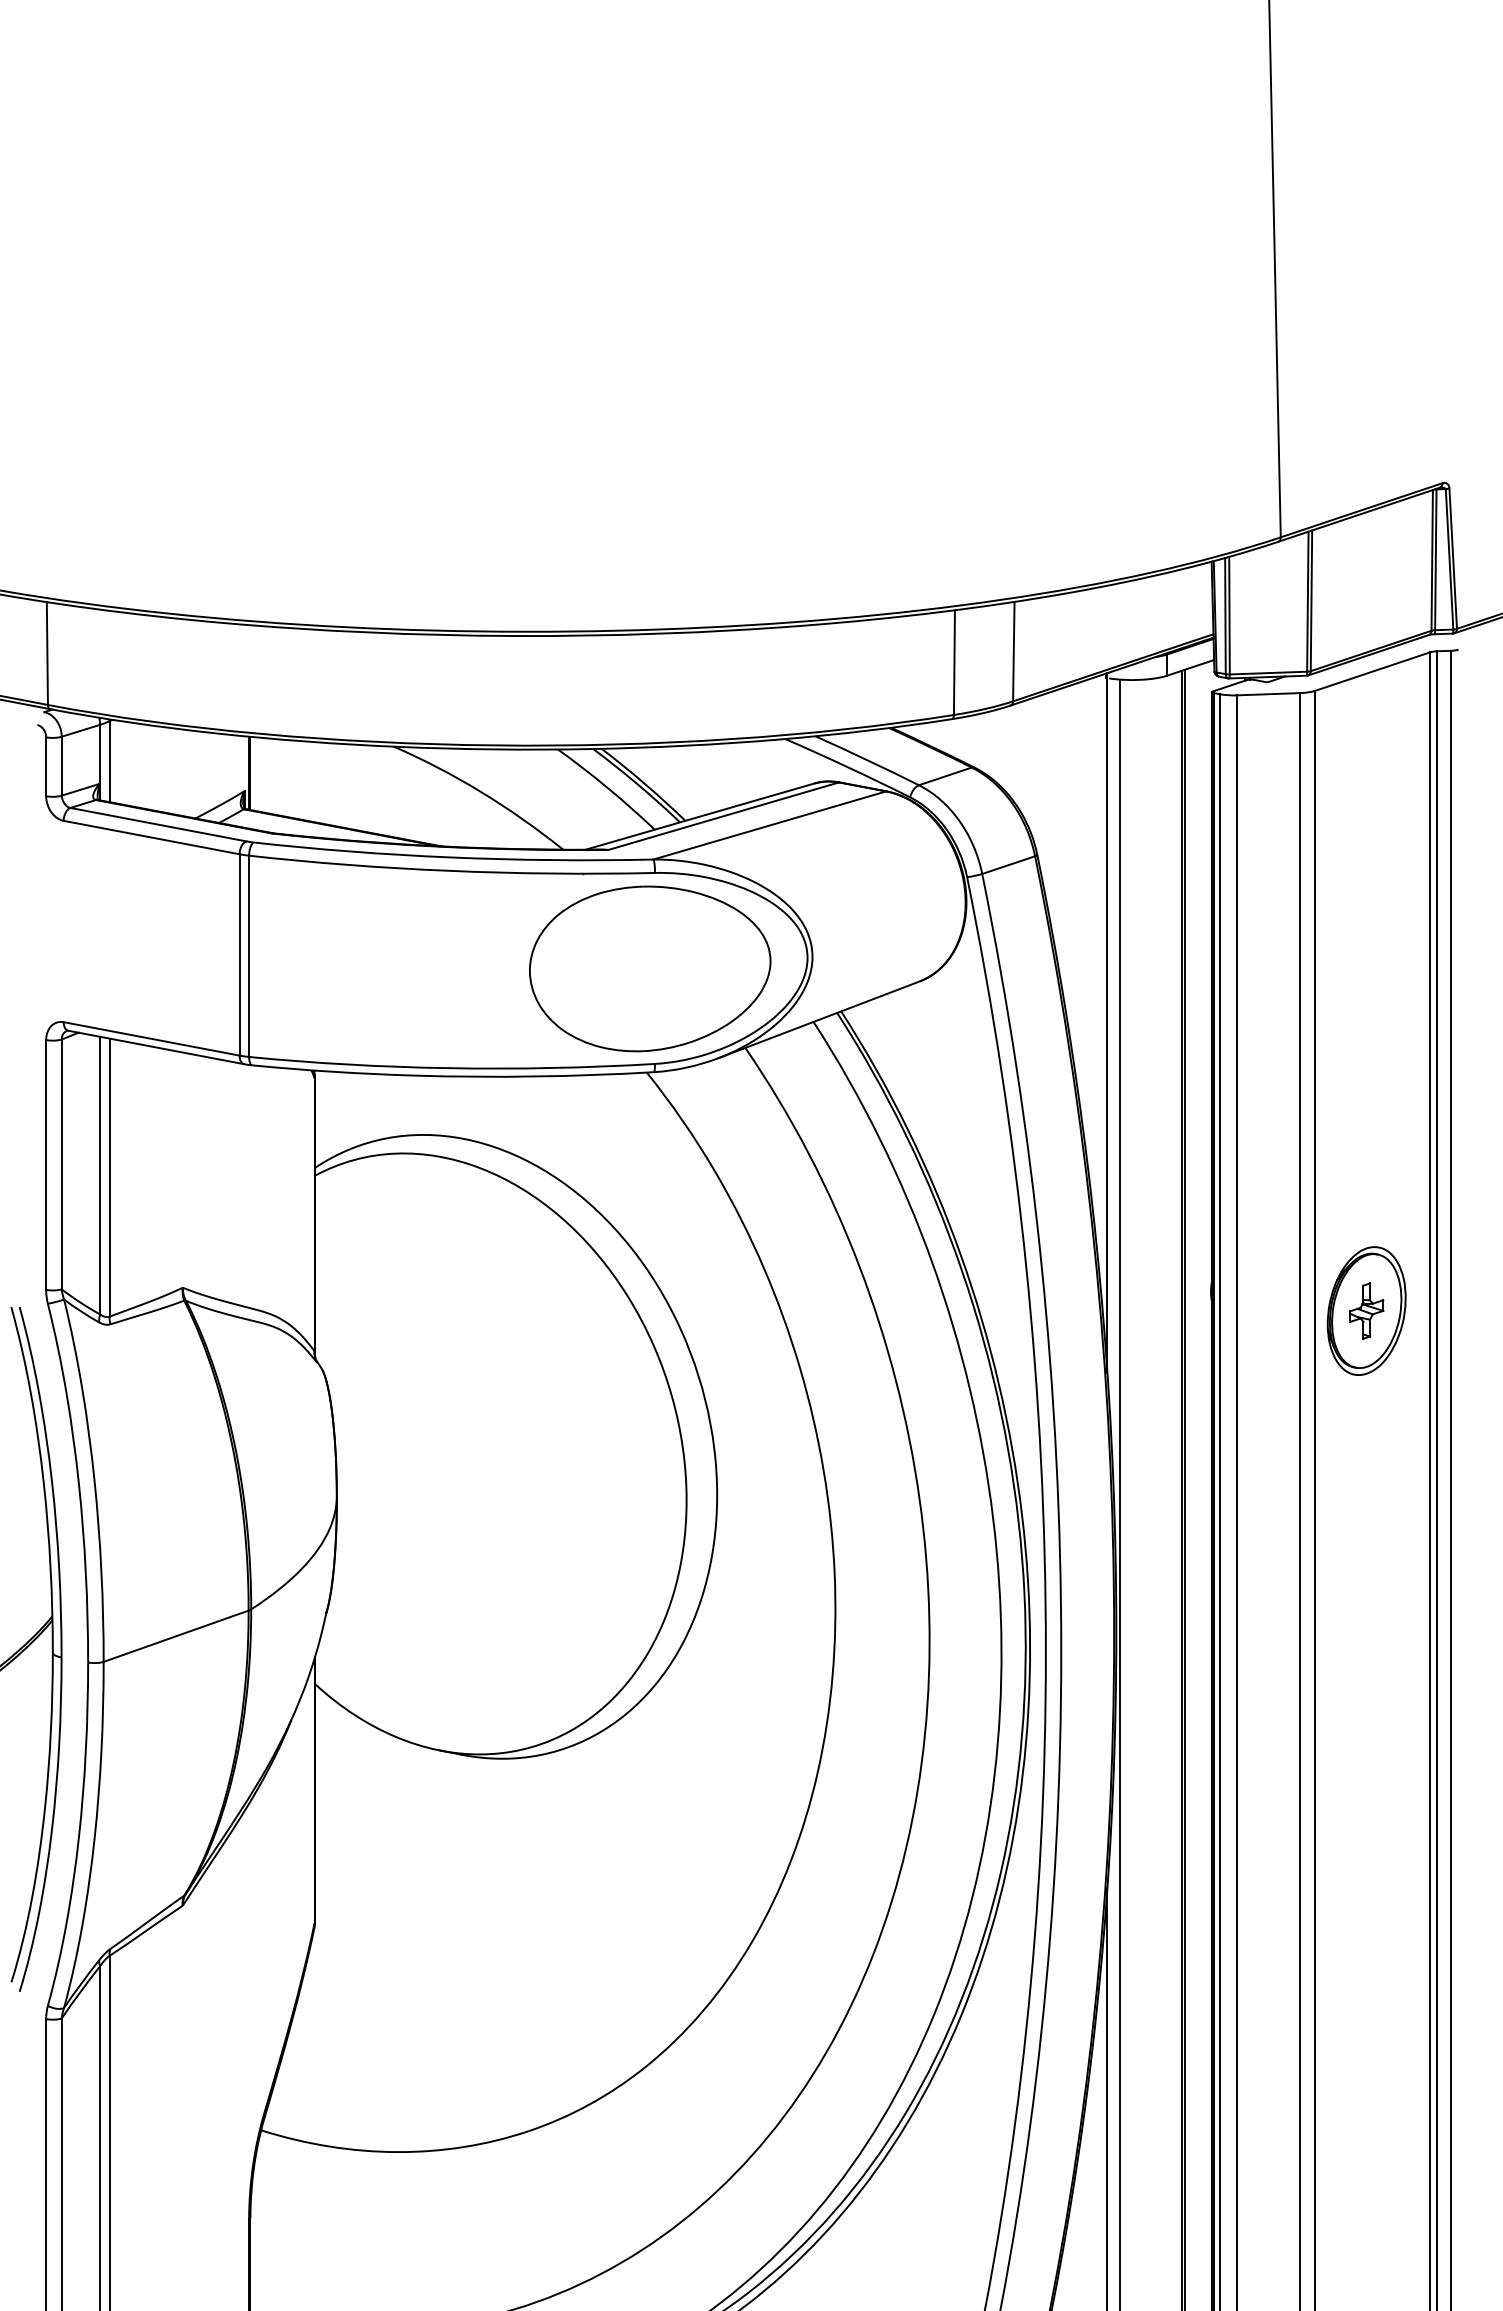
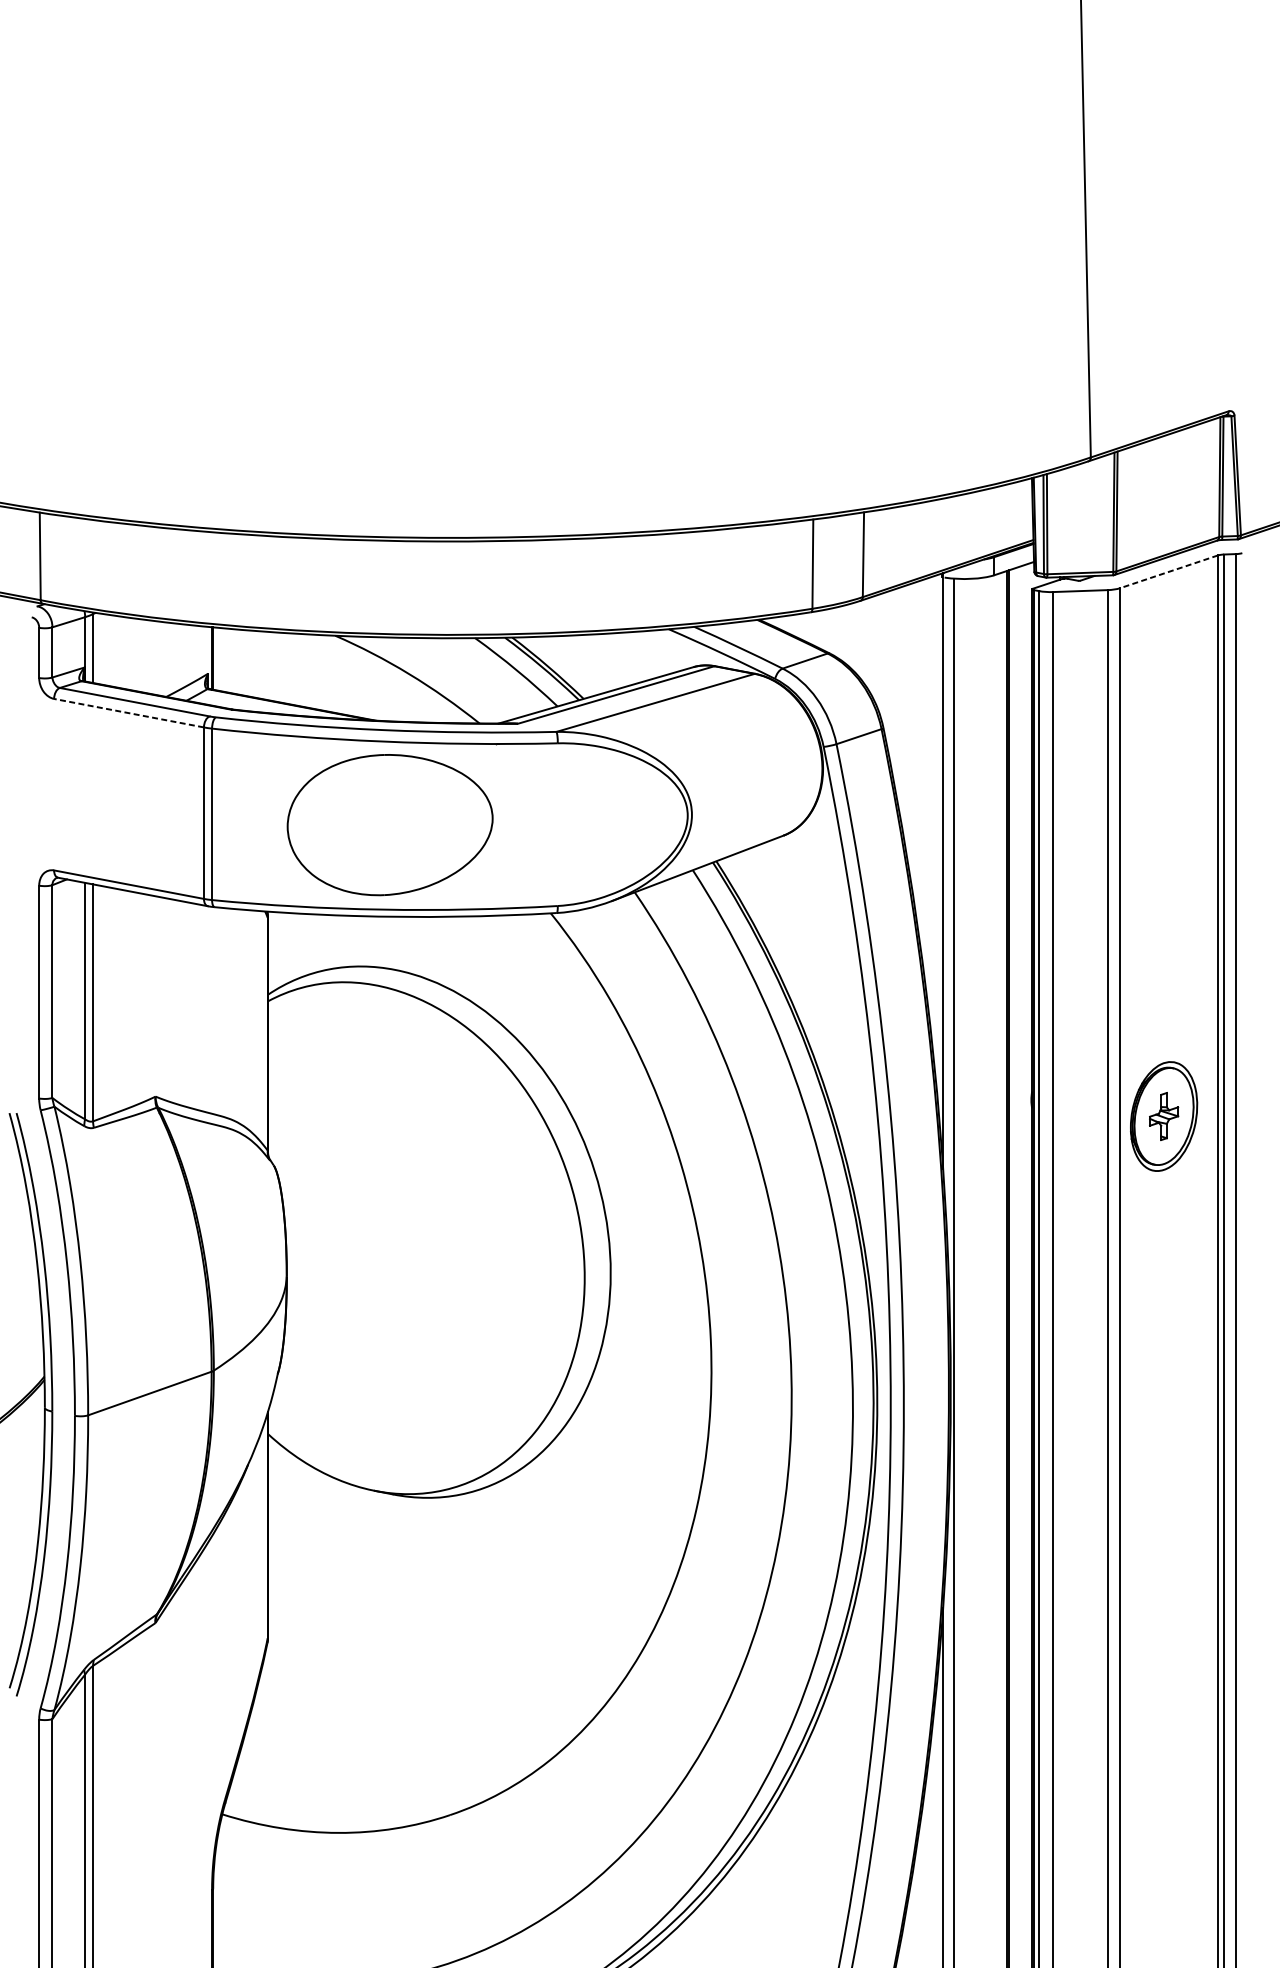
line: (1372, 671) -> (1168, 571), solid -> dashed
line: (151, 837) -> (128, 713), solid -> dashed
part: (650, 968) -> (390, 824), moved

